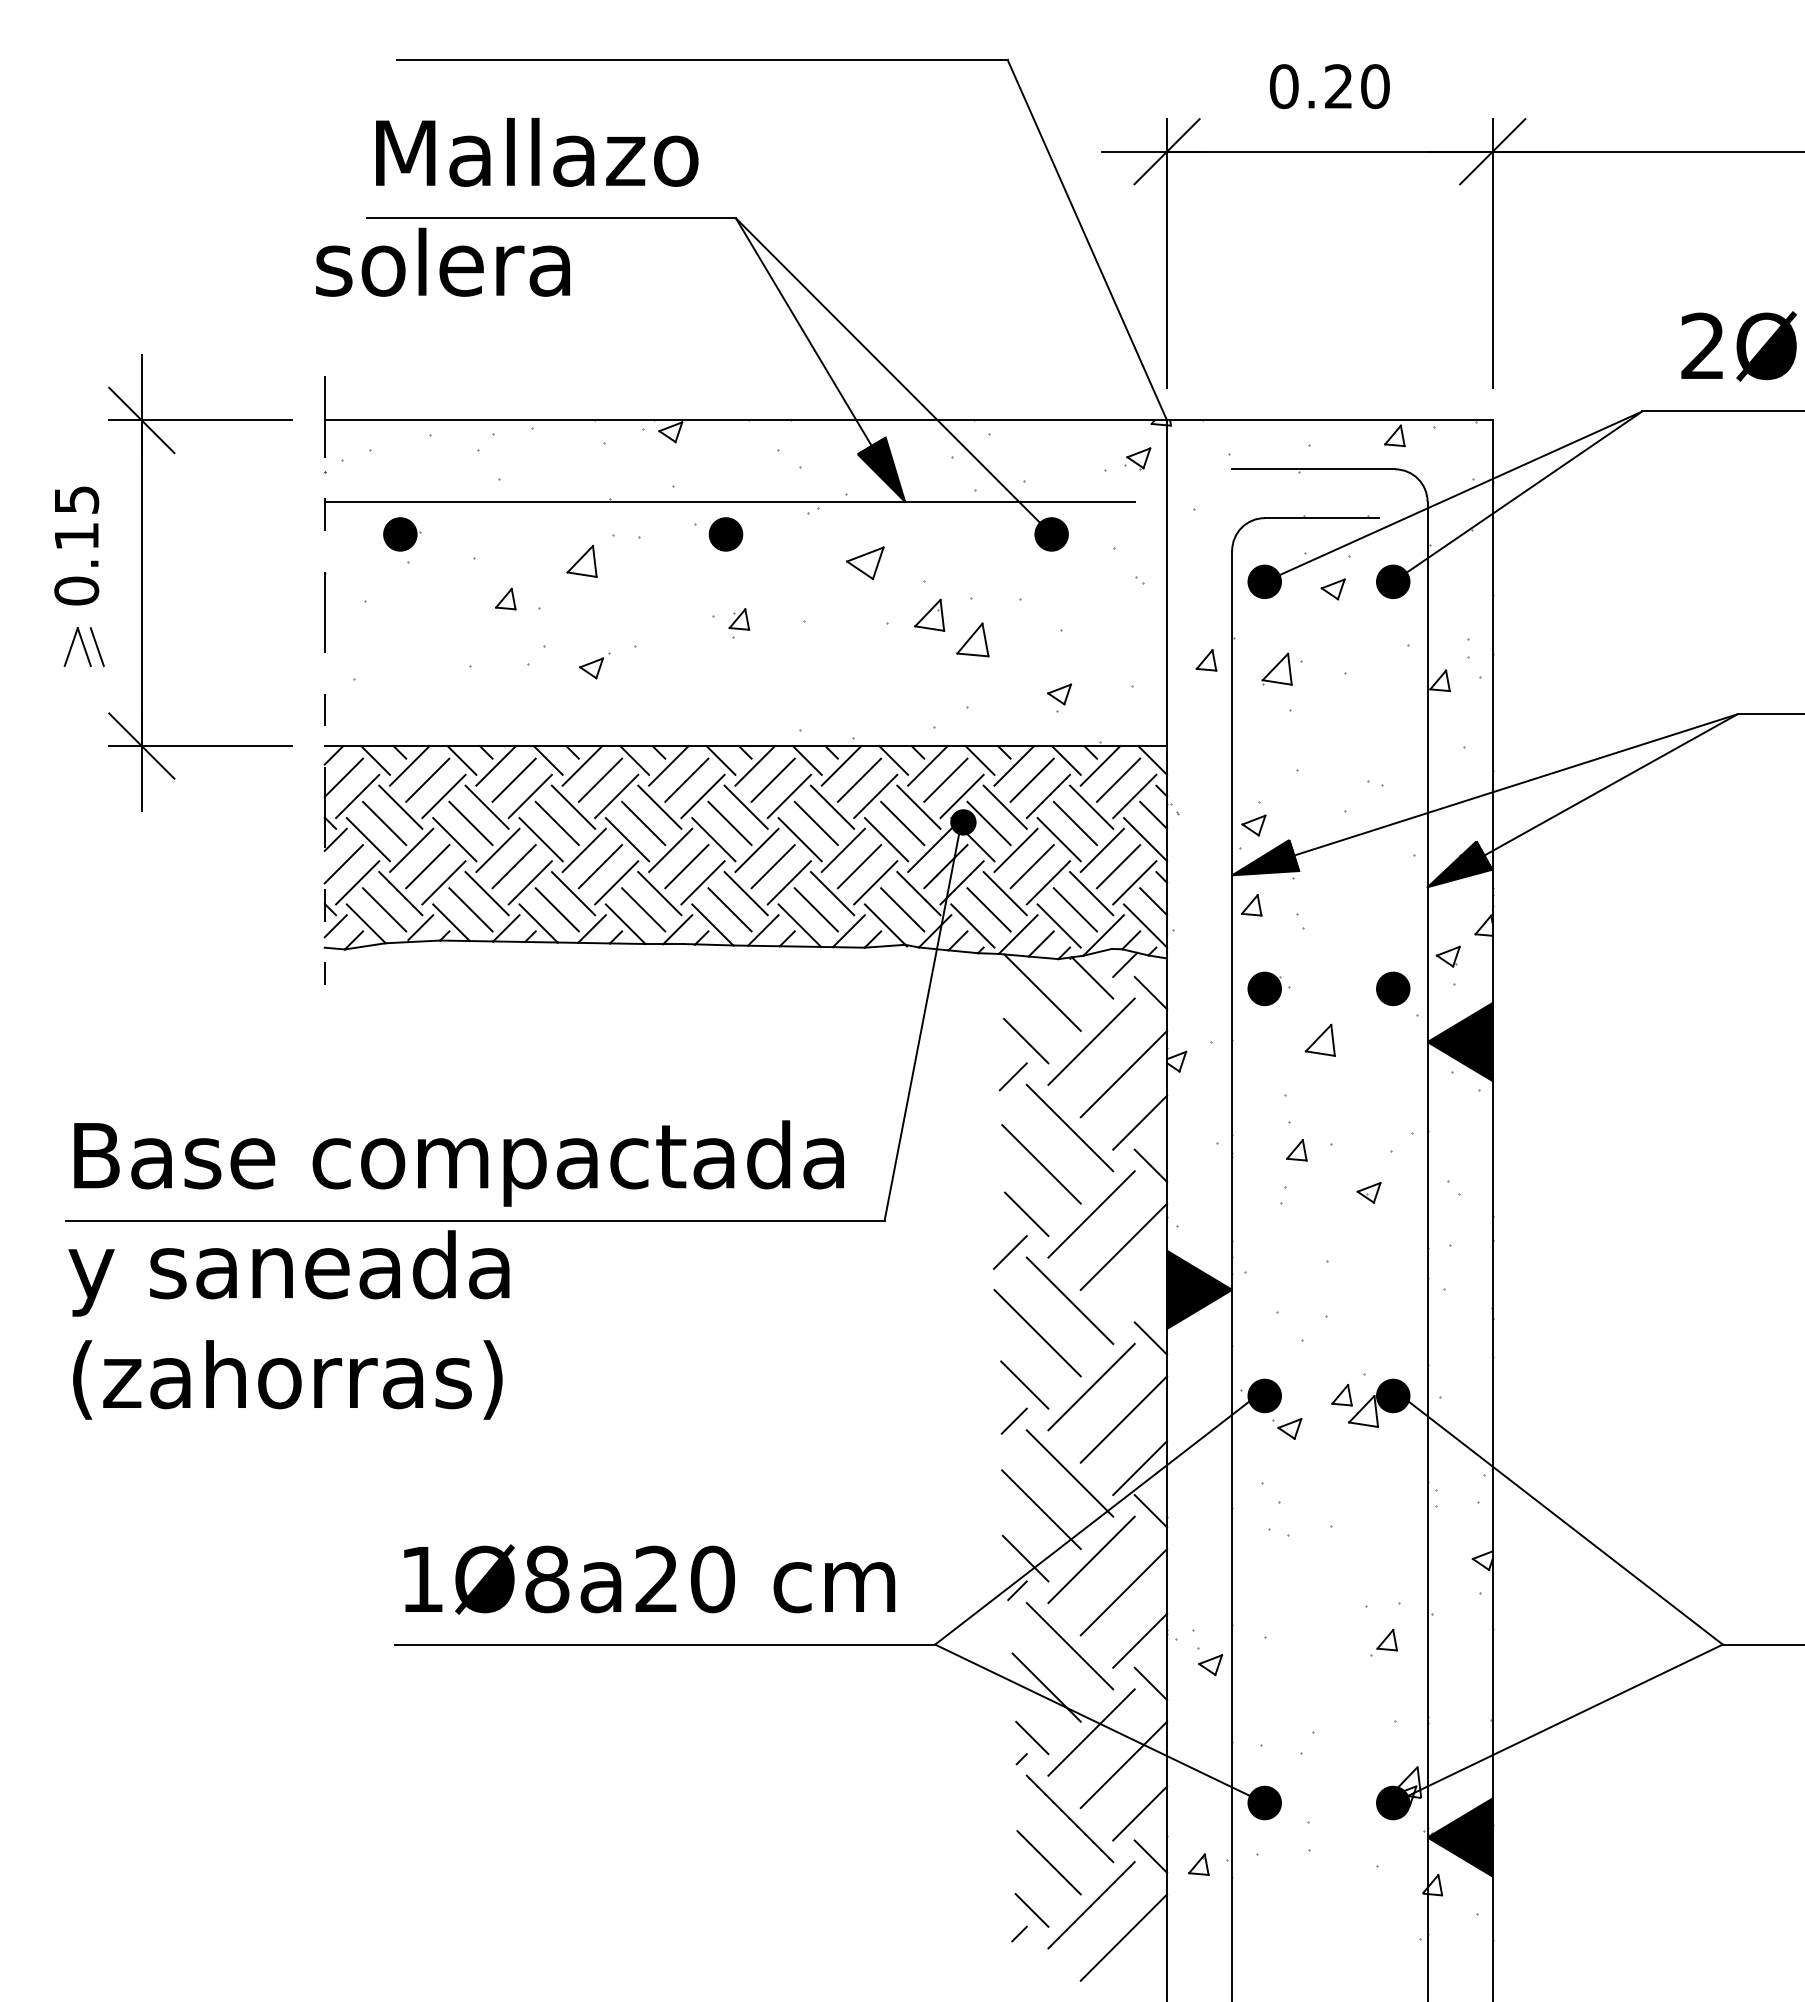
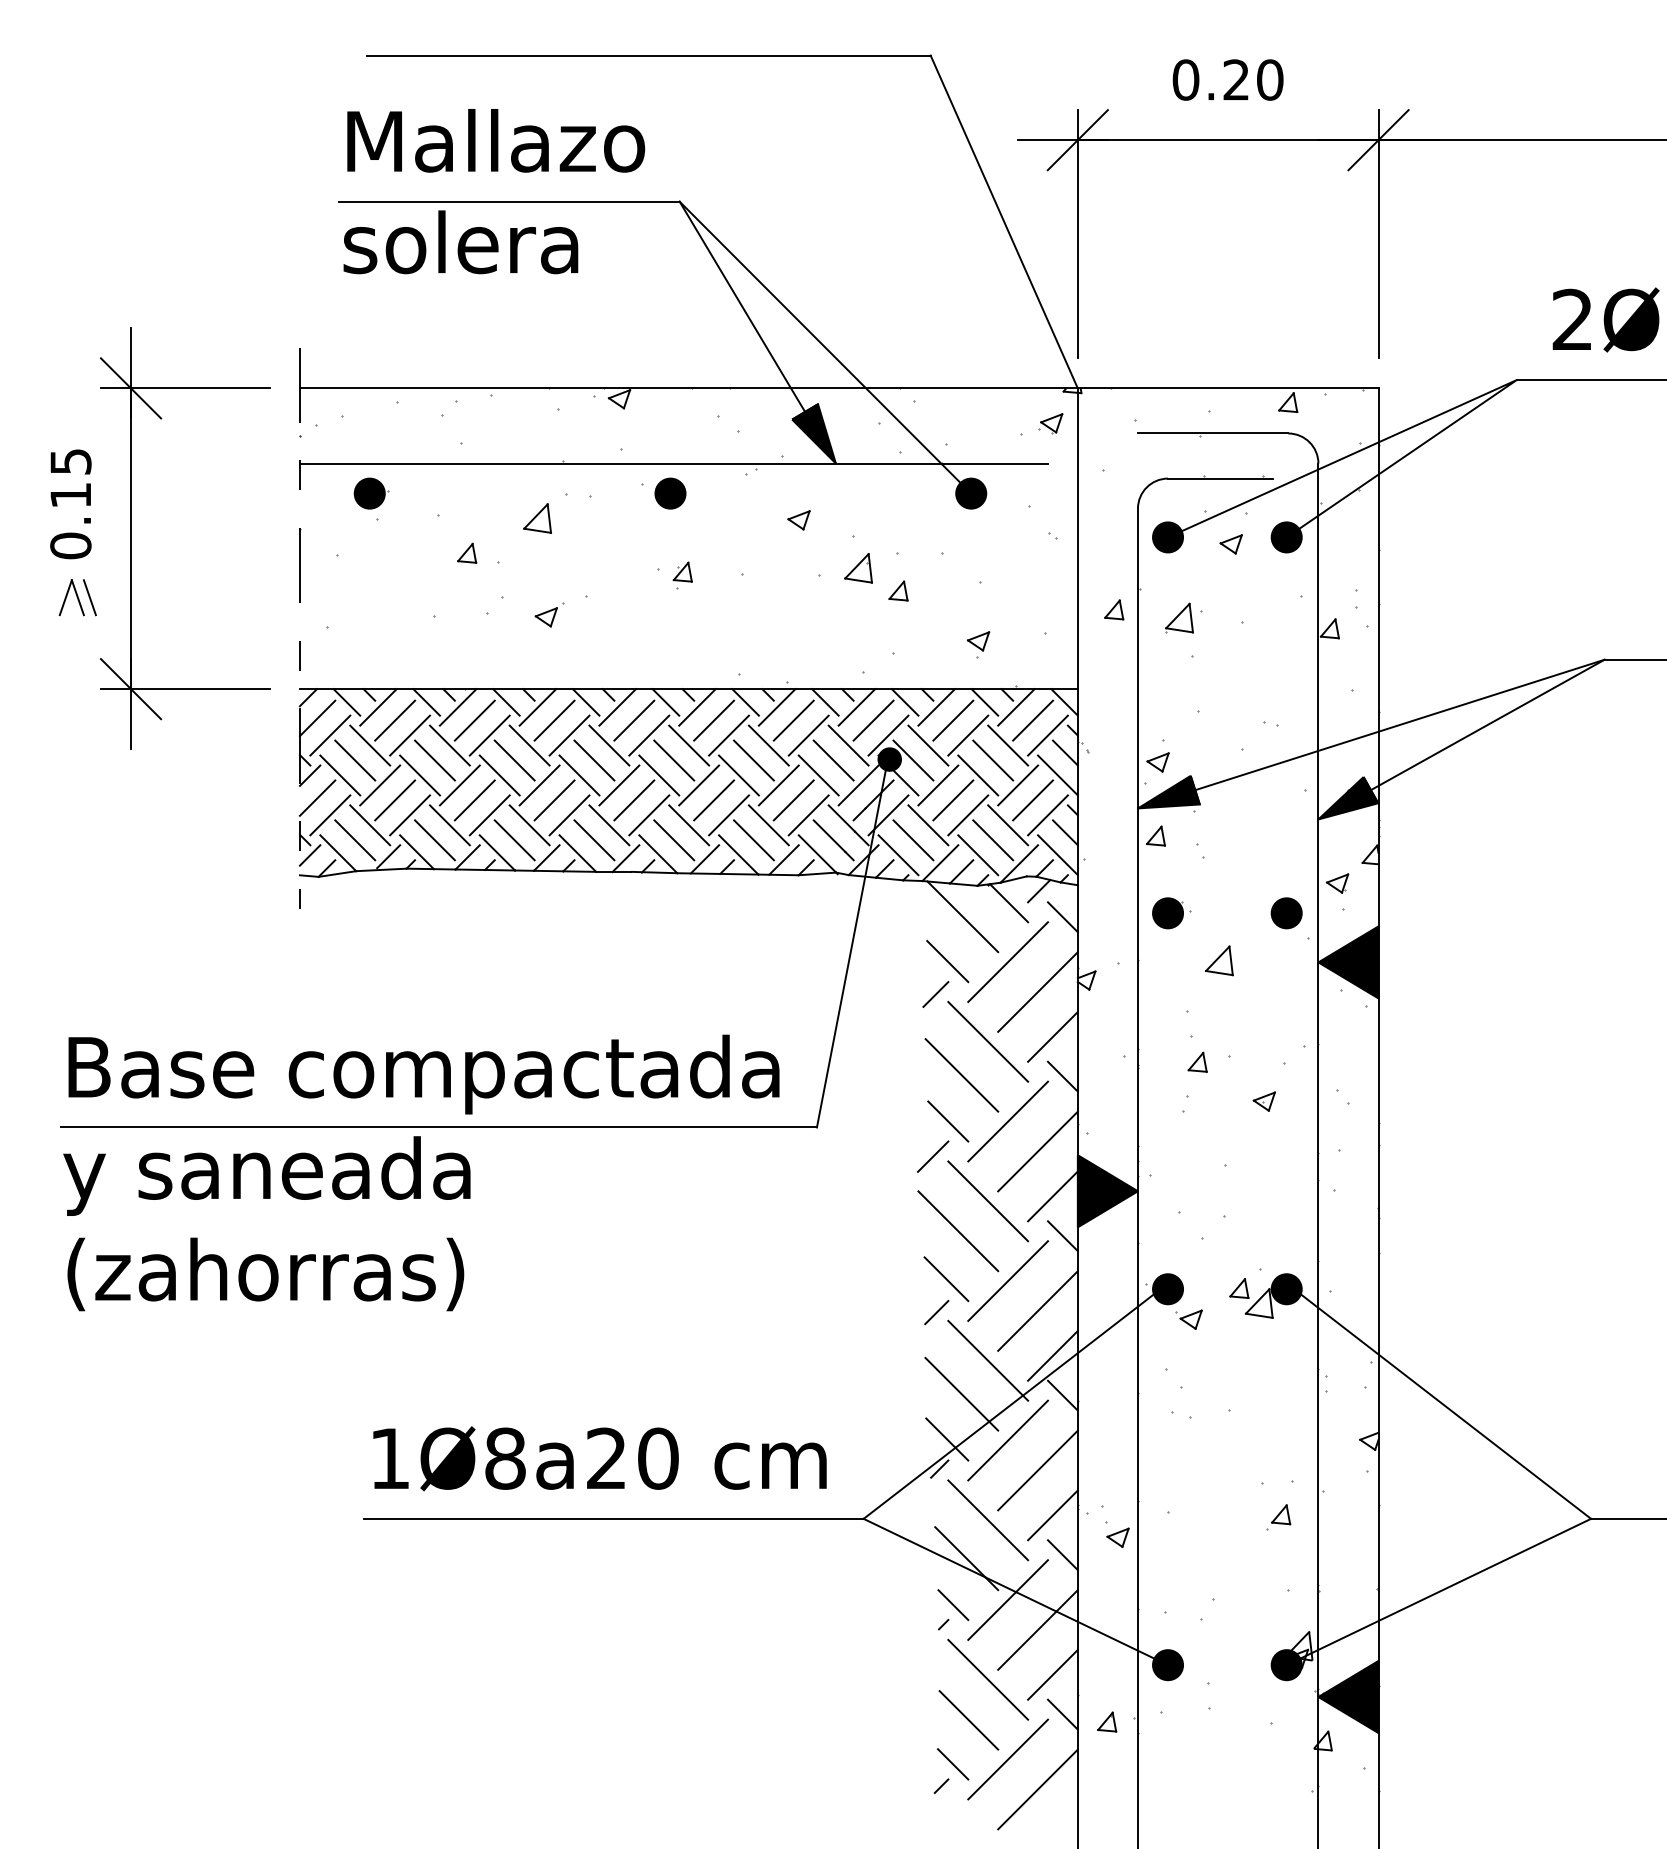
text: (442, 261) -> (460, 241), moved
part: (864, 563) -> (798, 520), size x0.62
part: (972, 639) -> (898, 590), size x0.62
line: (1140, 1295) -> (1053, 1196), added

